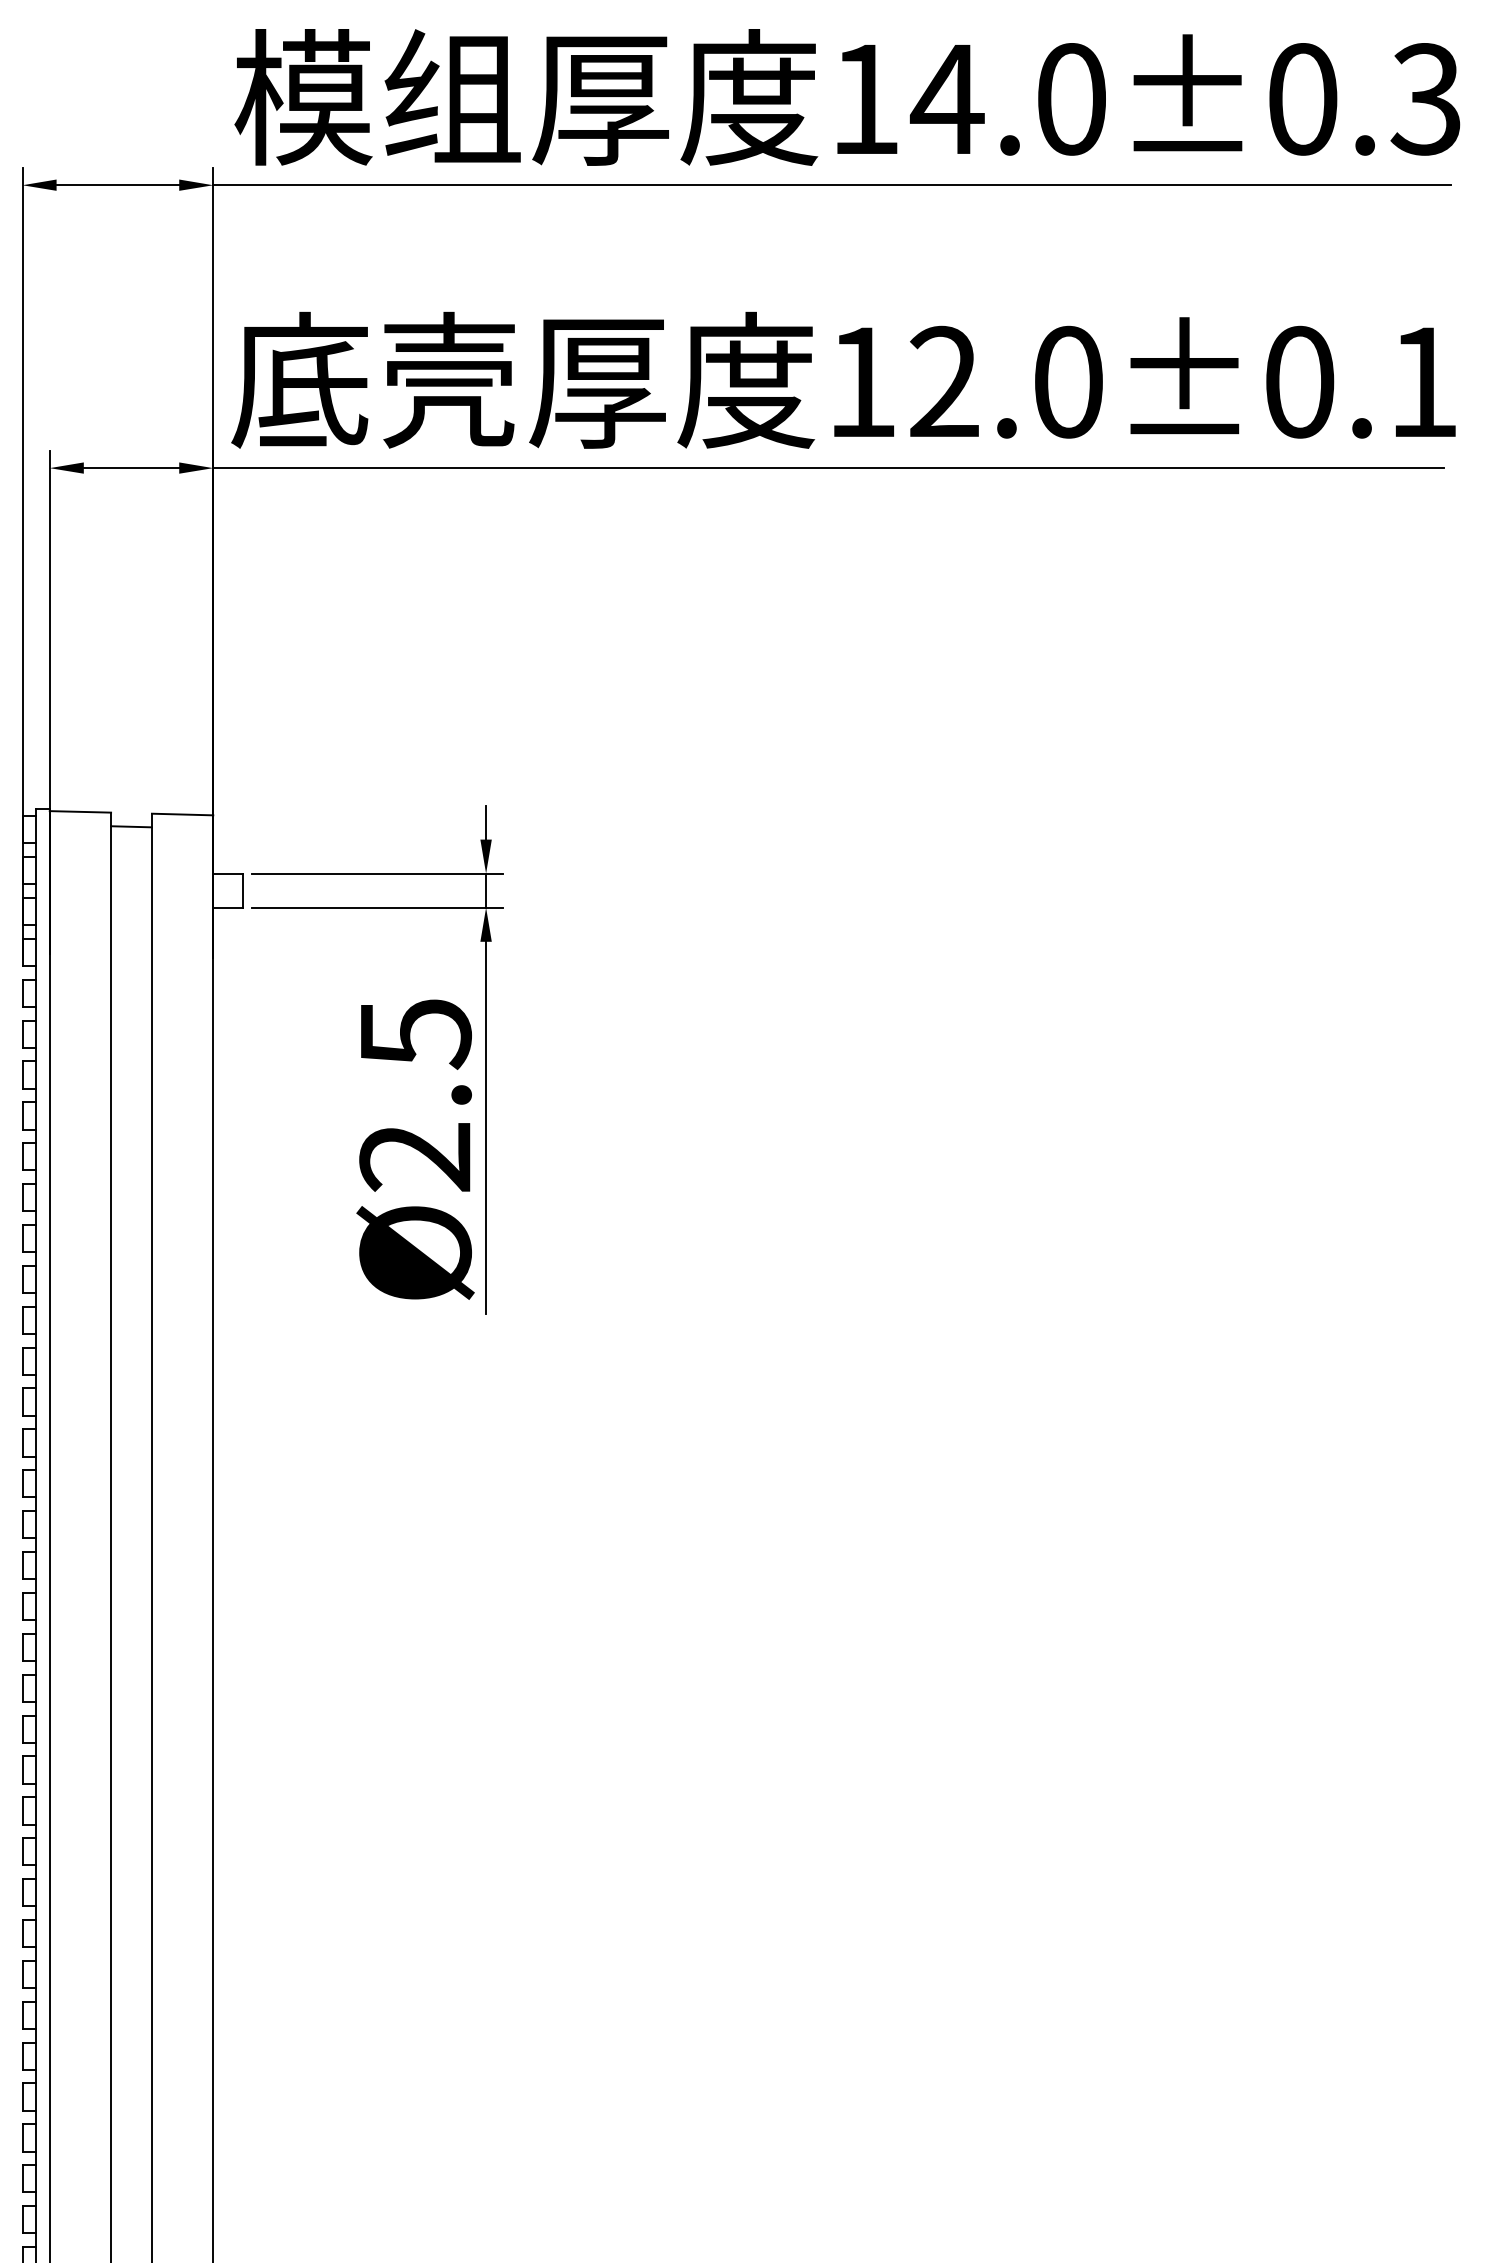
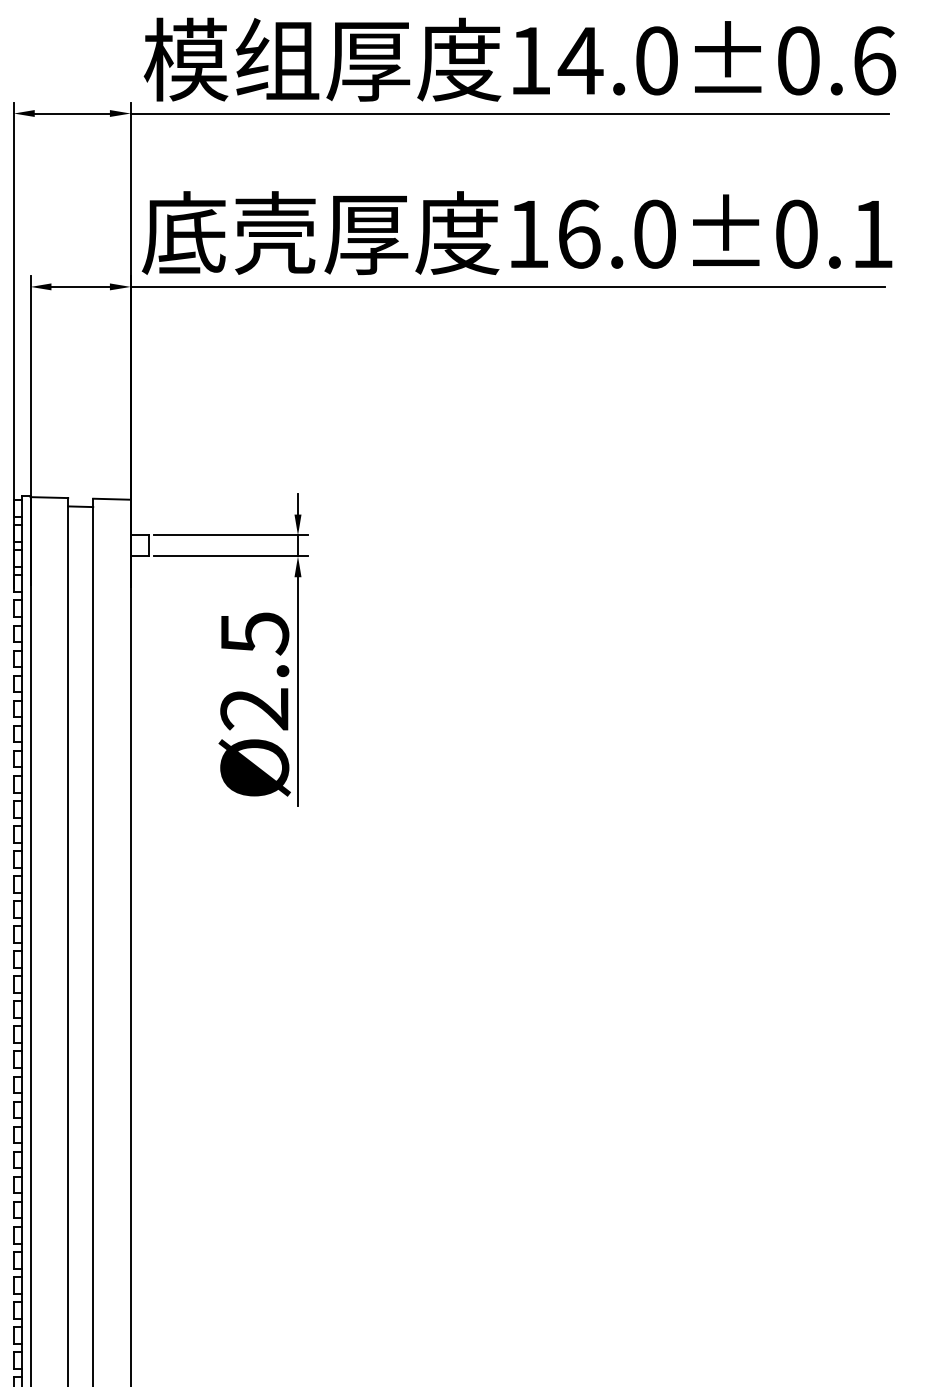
text: (1426, 98) -> (874, 60), 14.0±0.3 -> 14.0±0.6
text: (943, 380) -> (578, 233), 12.0±0.1 -> 16.0±0.1

